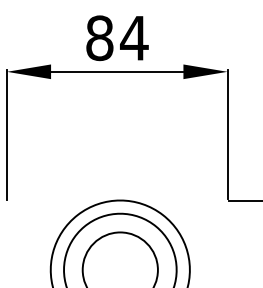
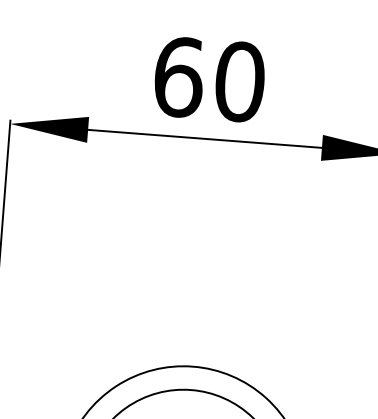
text: (117, 38) -> (209, 80), 84 -> 60

